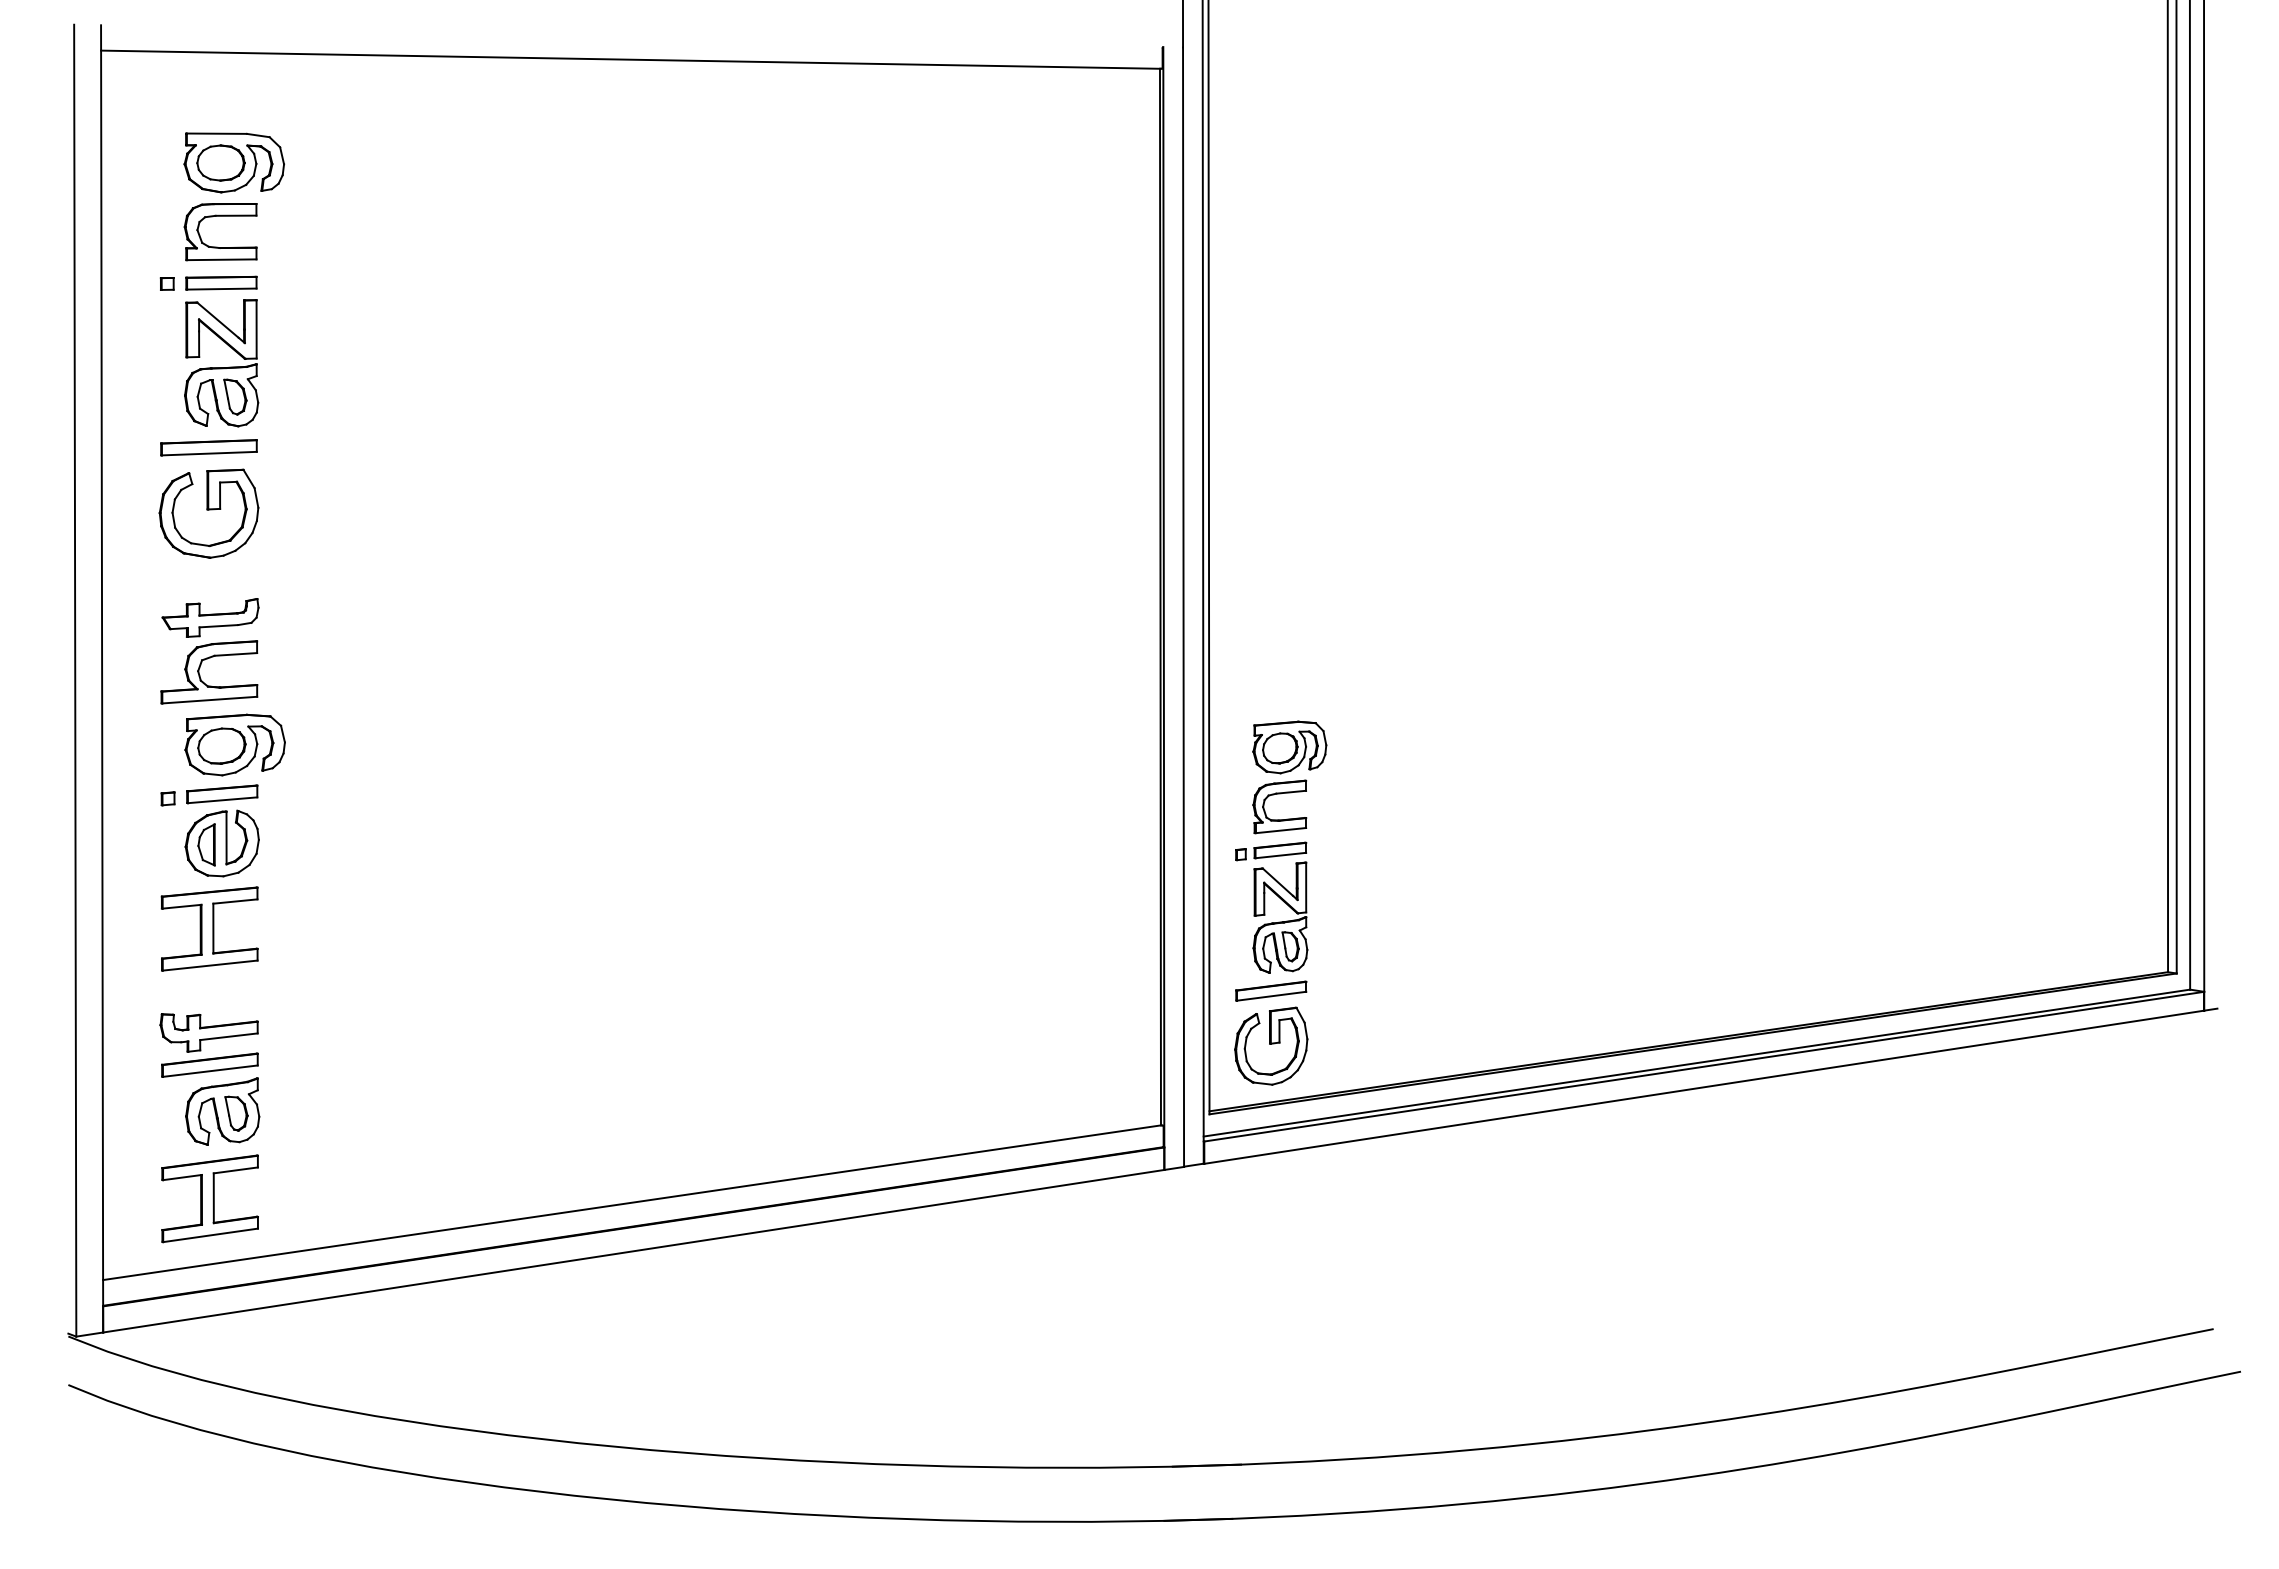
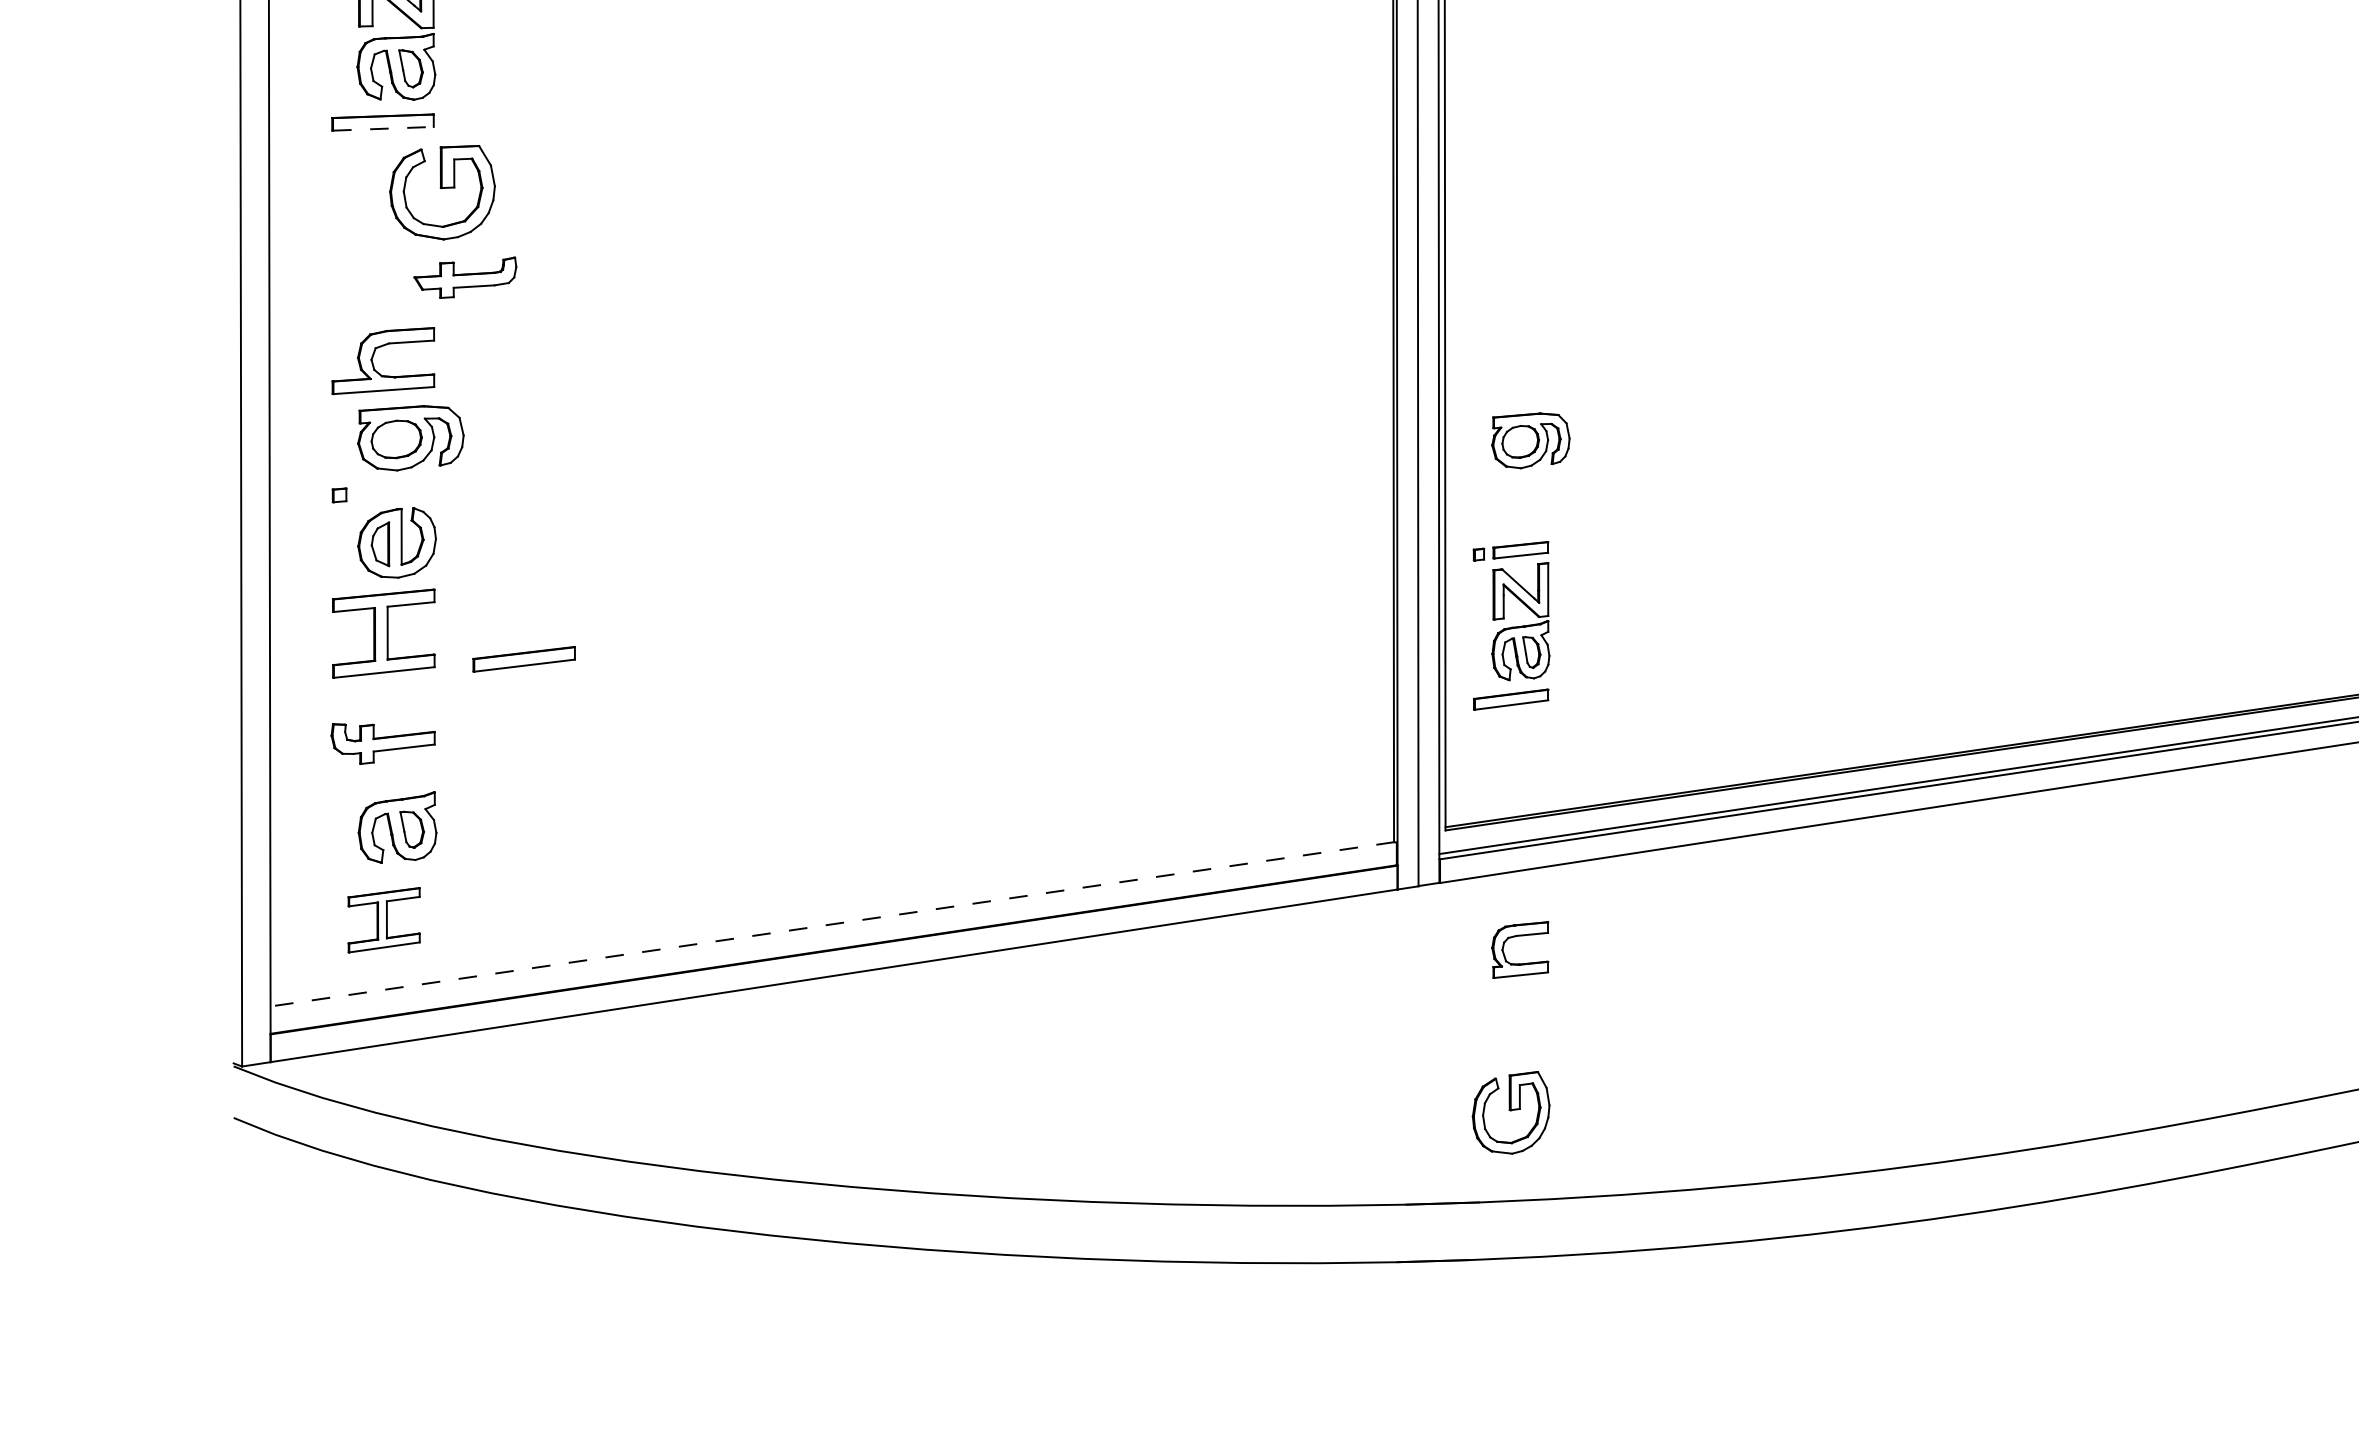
line: (209, 453) -> (383, 128), solid -> dashed
part: (208, 513) -> (441, 192), moved
part: (210, 617) -> (465, 277), moved
part: (222, 794) -> (397, 490), removed
part: (1279, 794) -> (1519, 936), moved
part: (1271, 1045) -> (1511, 1112), moved
part: (209, 1064) -> (523, 658), moved
part: (209, 1198) -> (383, 919), size x0.7
line: (632, 1202) -> (832, 924), solid -> dashed

